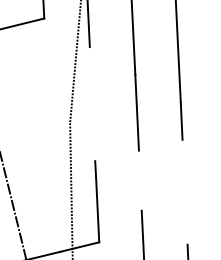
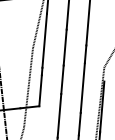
line: (92, 103) -> (44, 40), added
line: (140, 180) -> (62, 79), added
line: (184, 191) -> (82, 87), added

